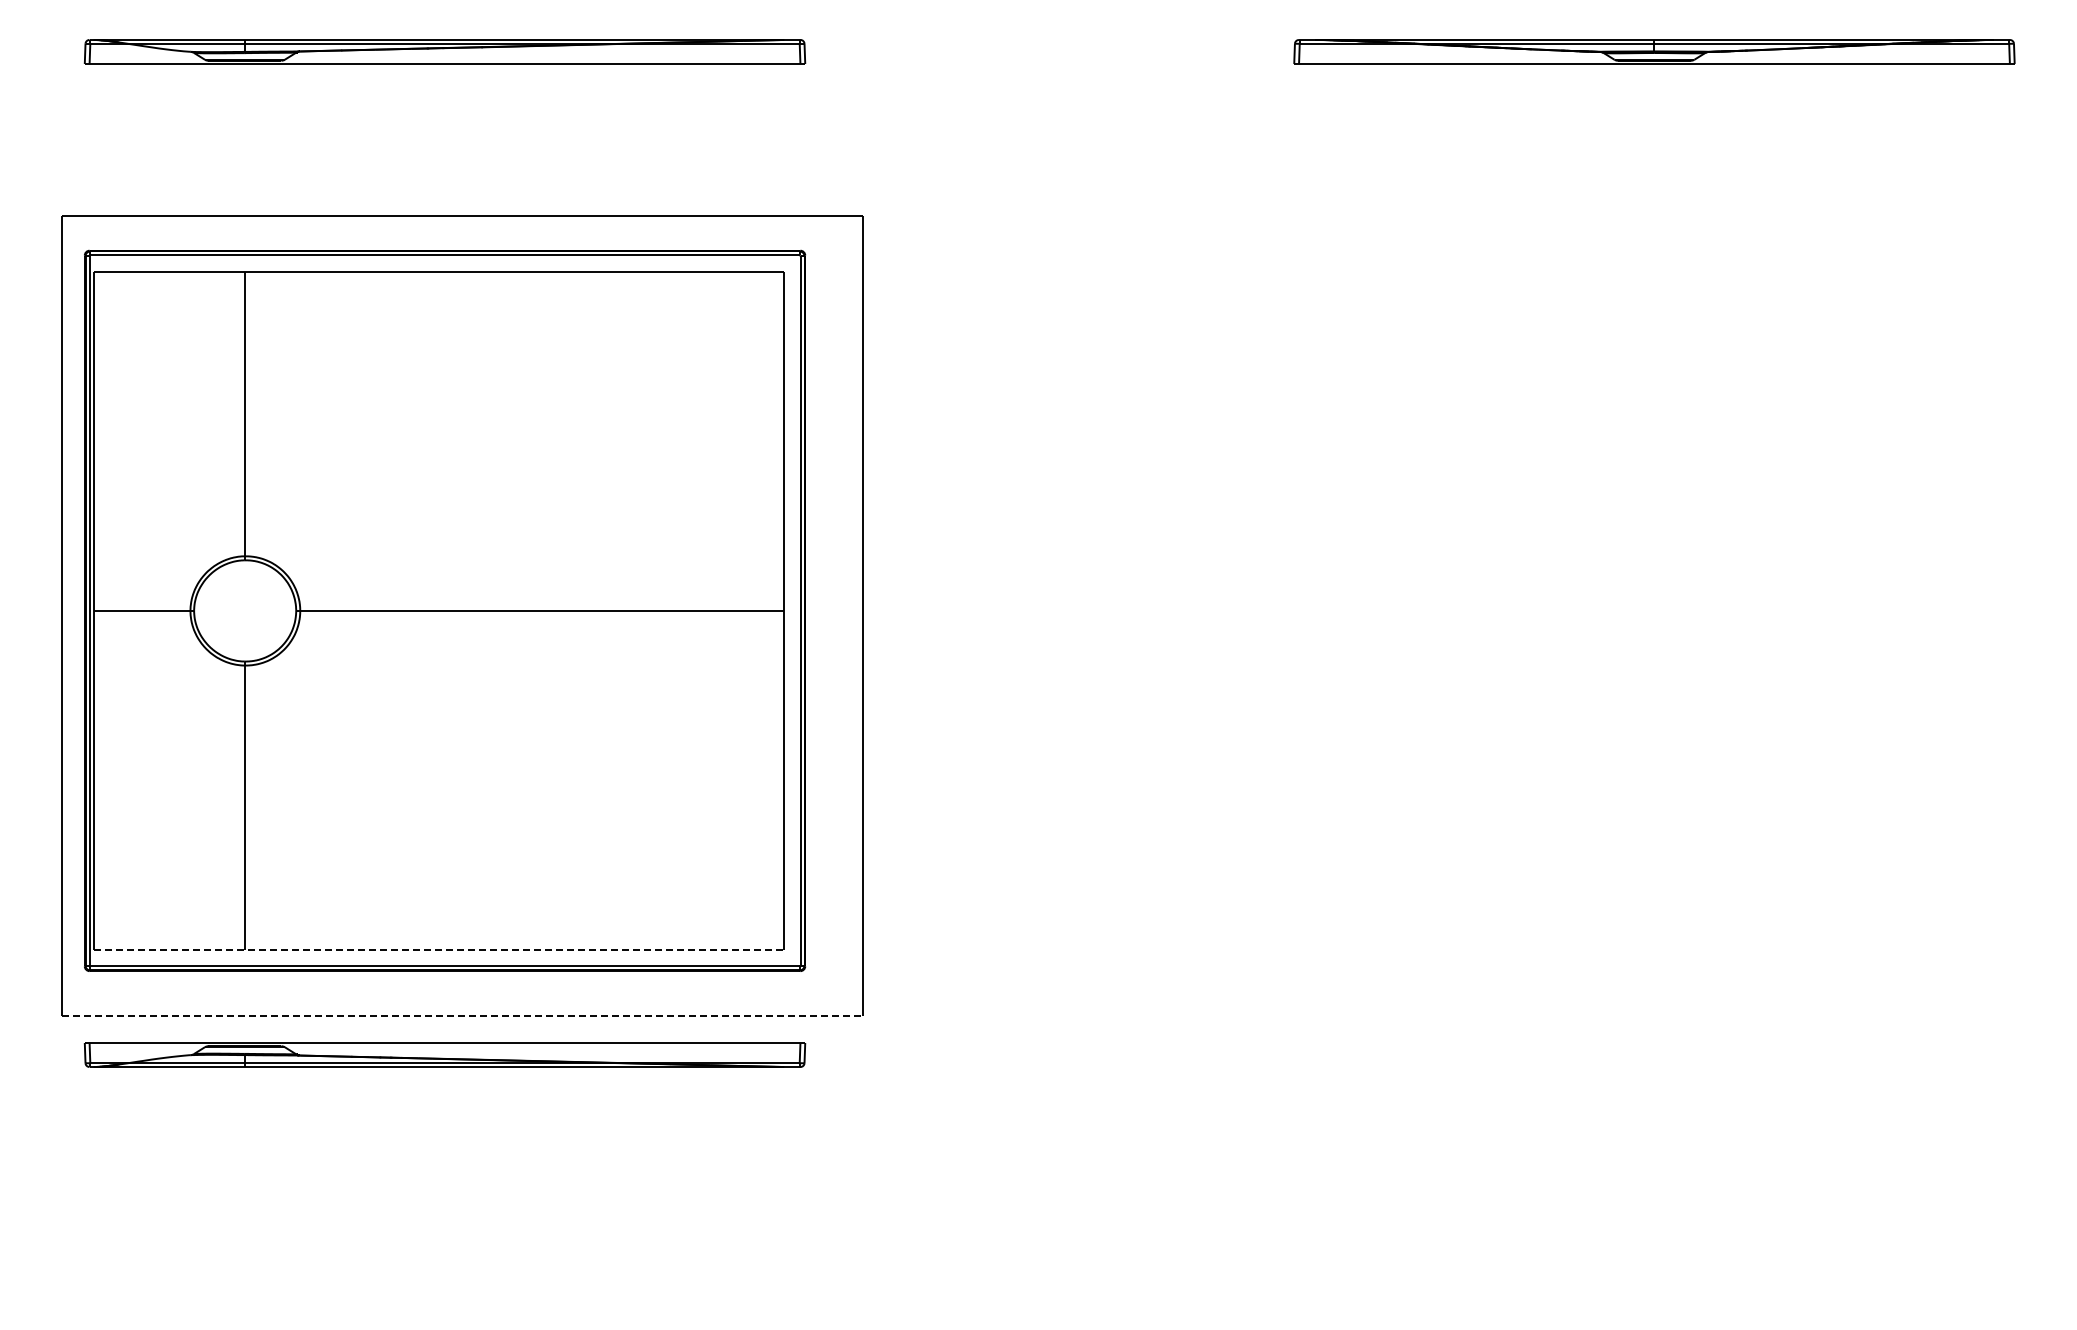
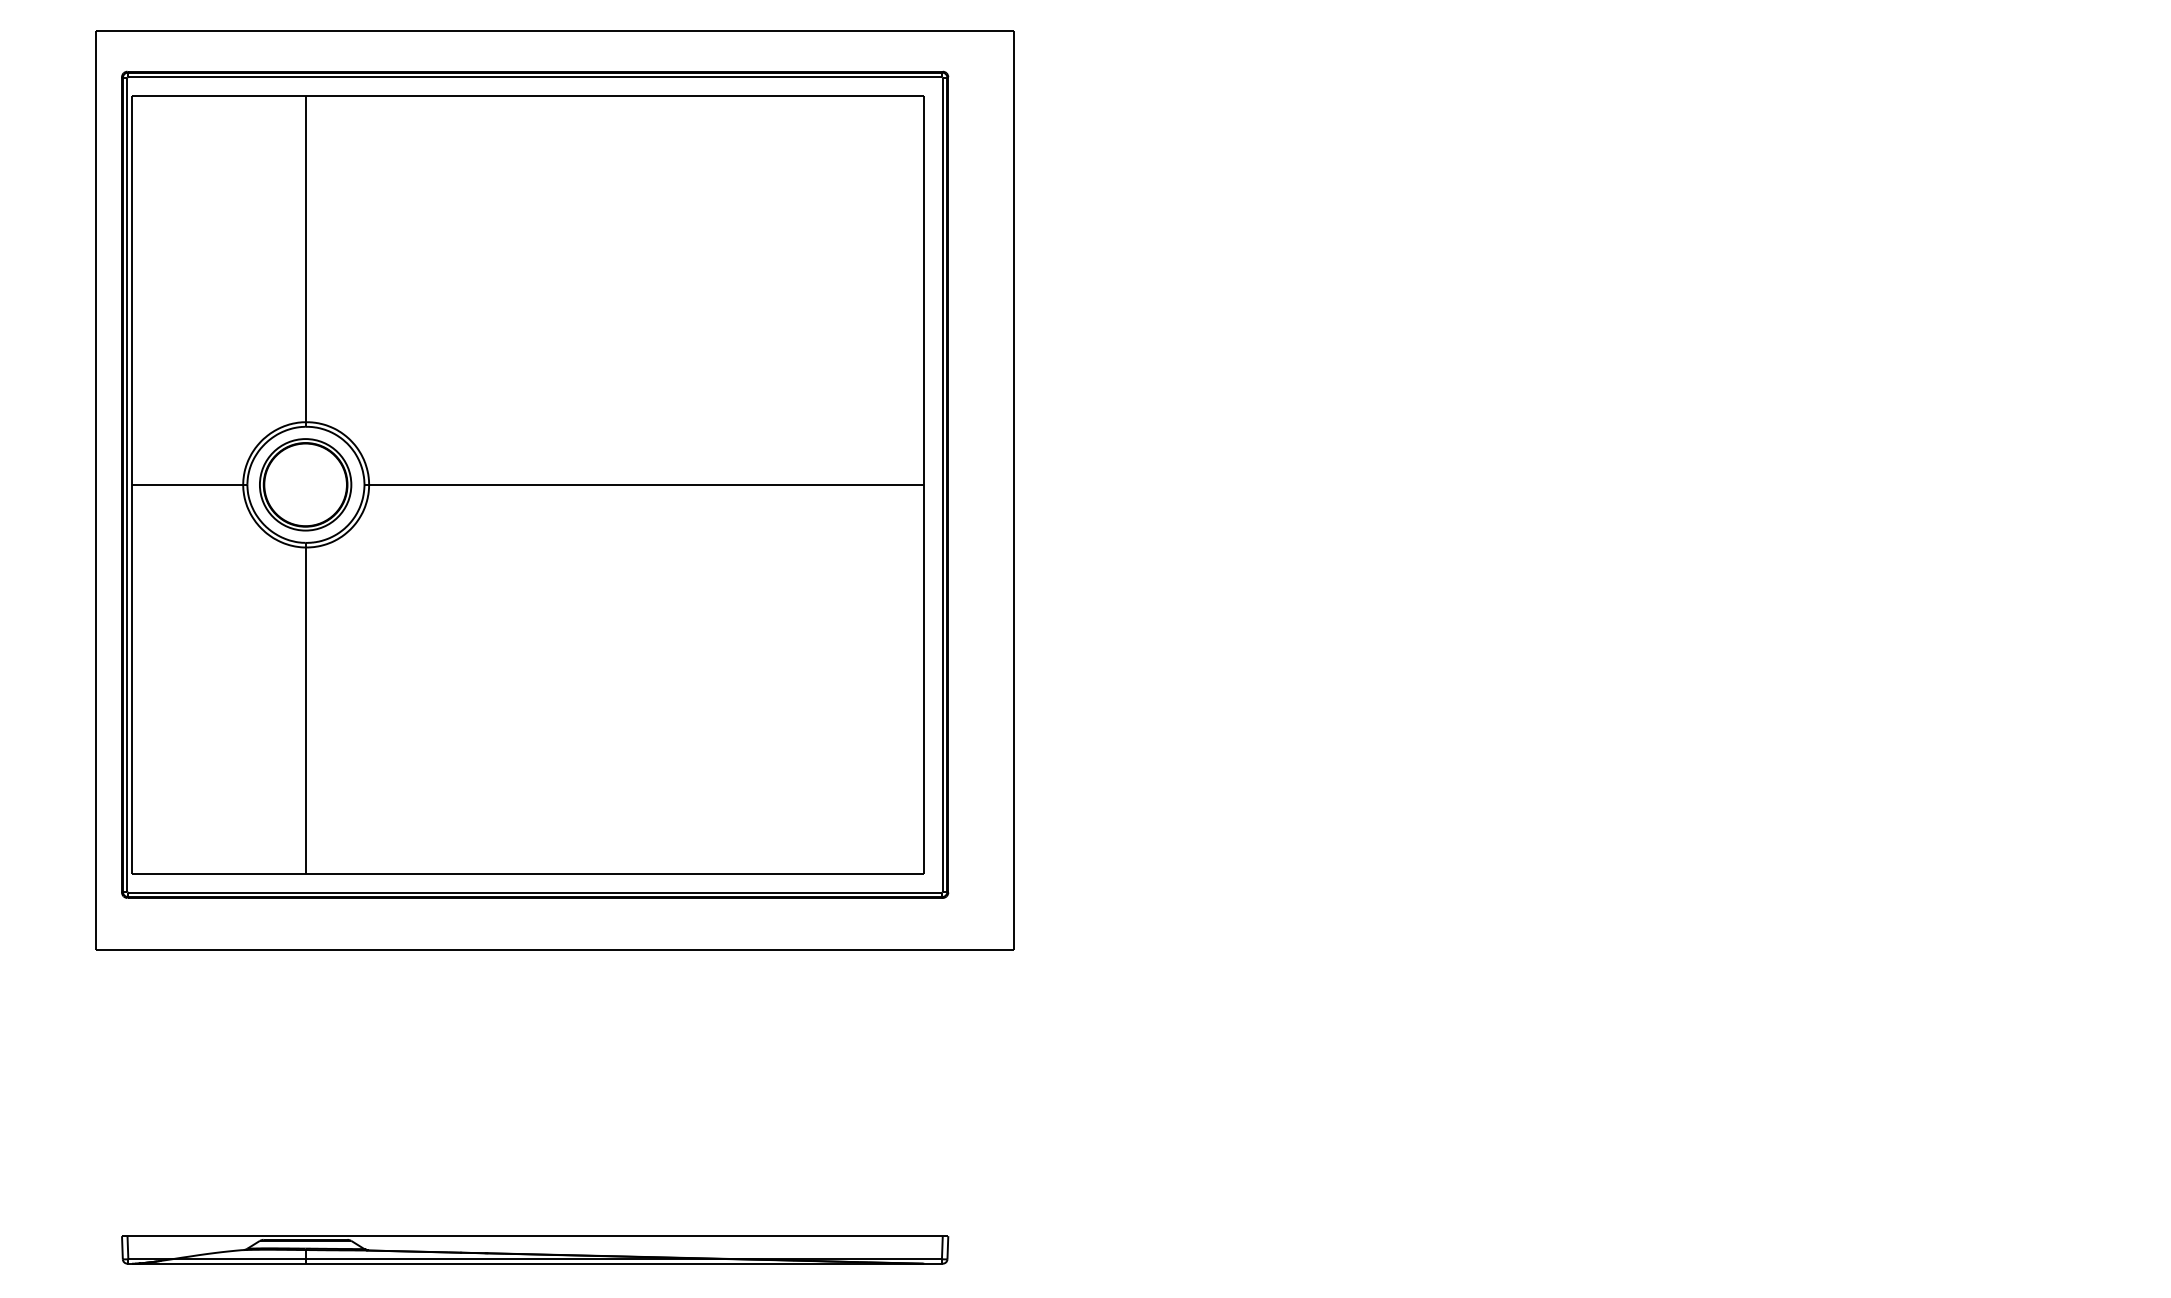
part: (244, 610) -> (305, 484), added
line: (439, 950) -> (528, 874), dashed -> solid
line: (463, 1016) -> (556, 949), dashed -> solid
part: (444, 1054) -> (534, 1249), moved

